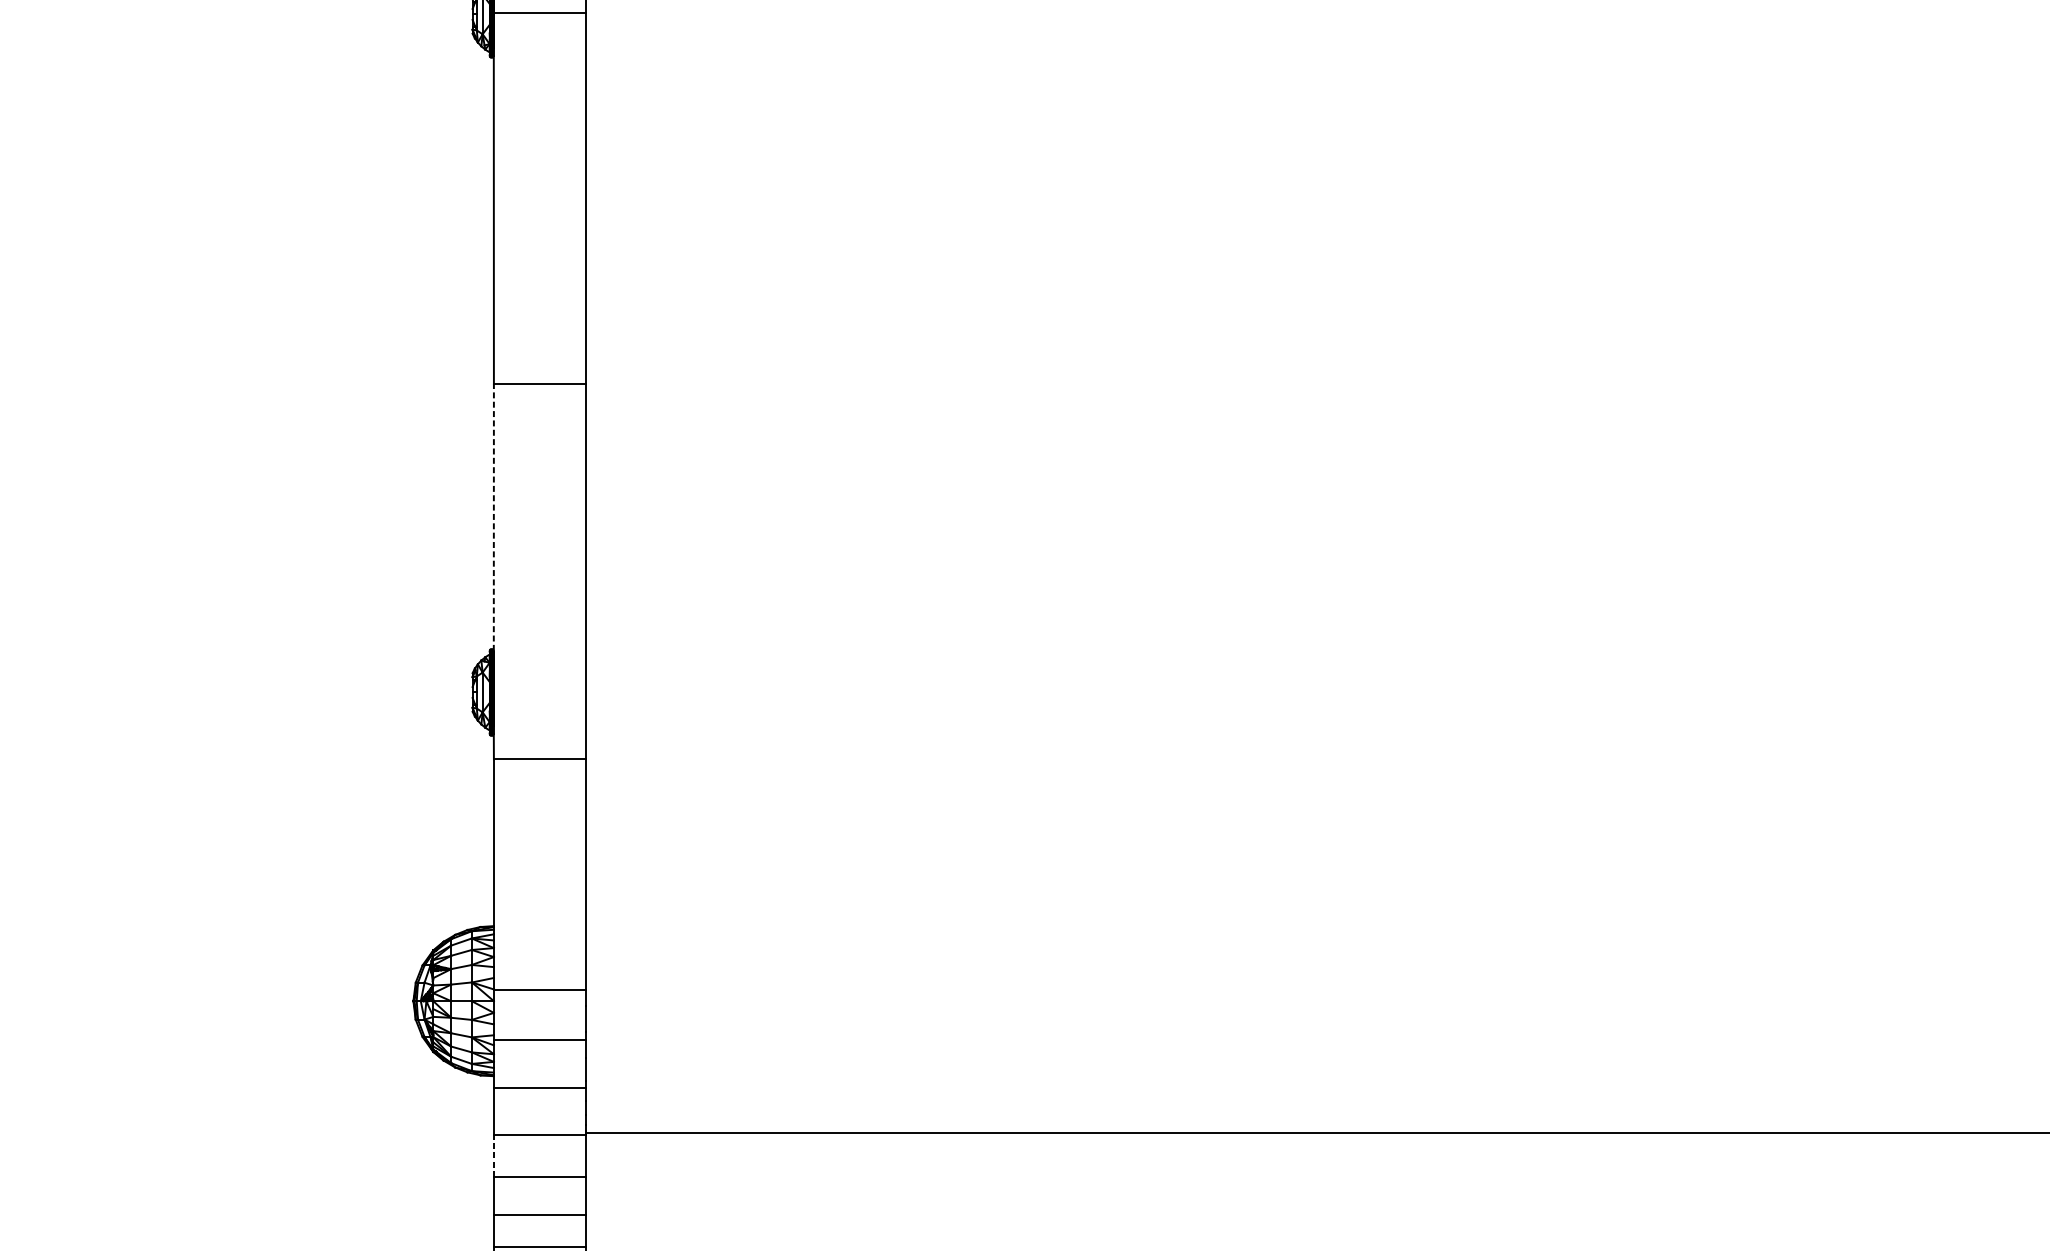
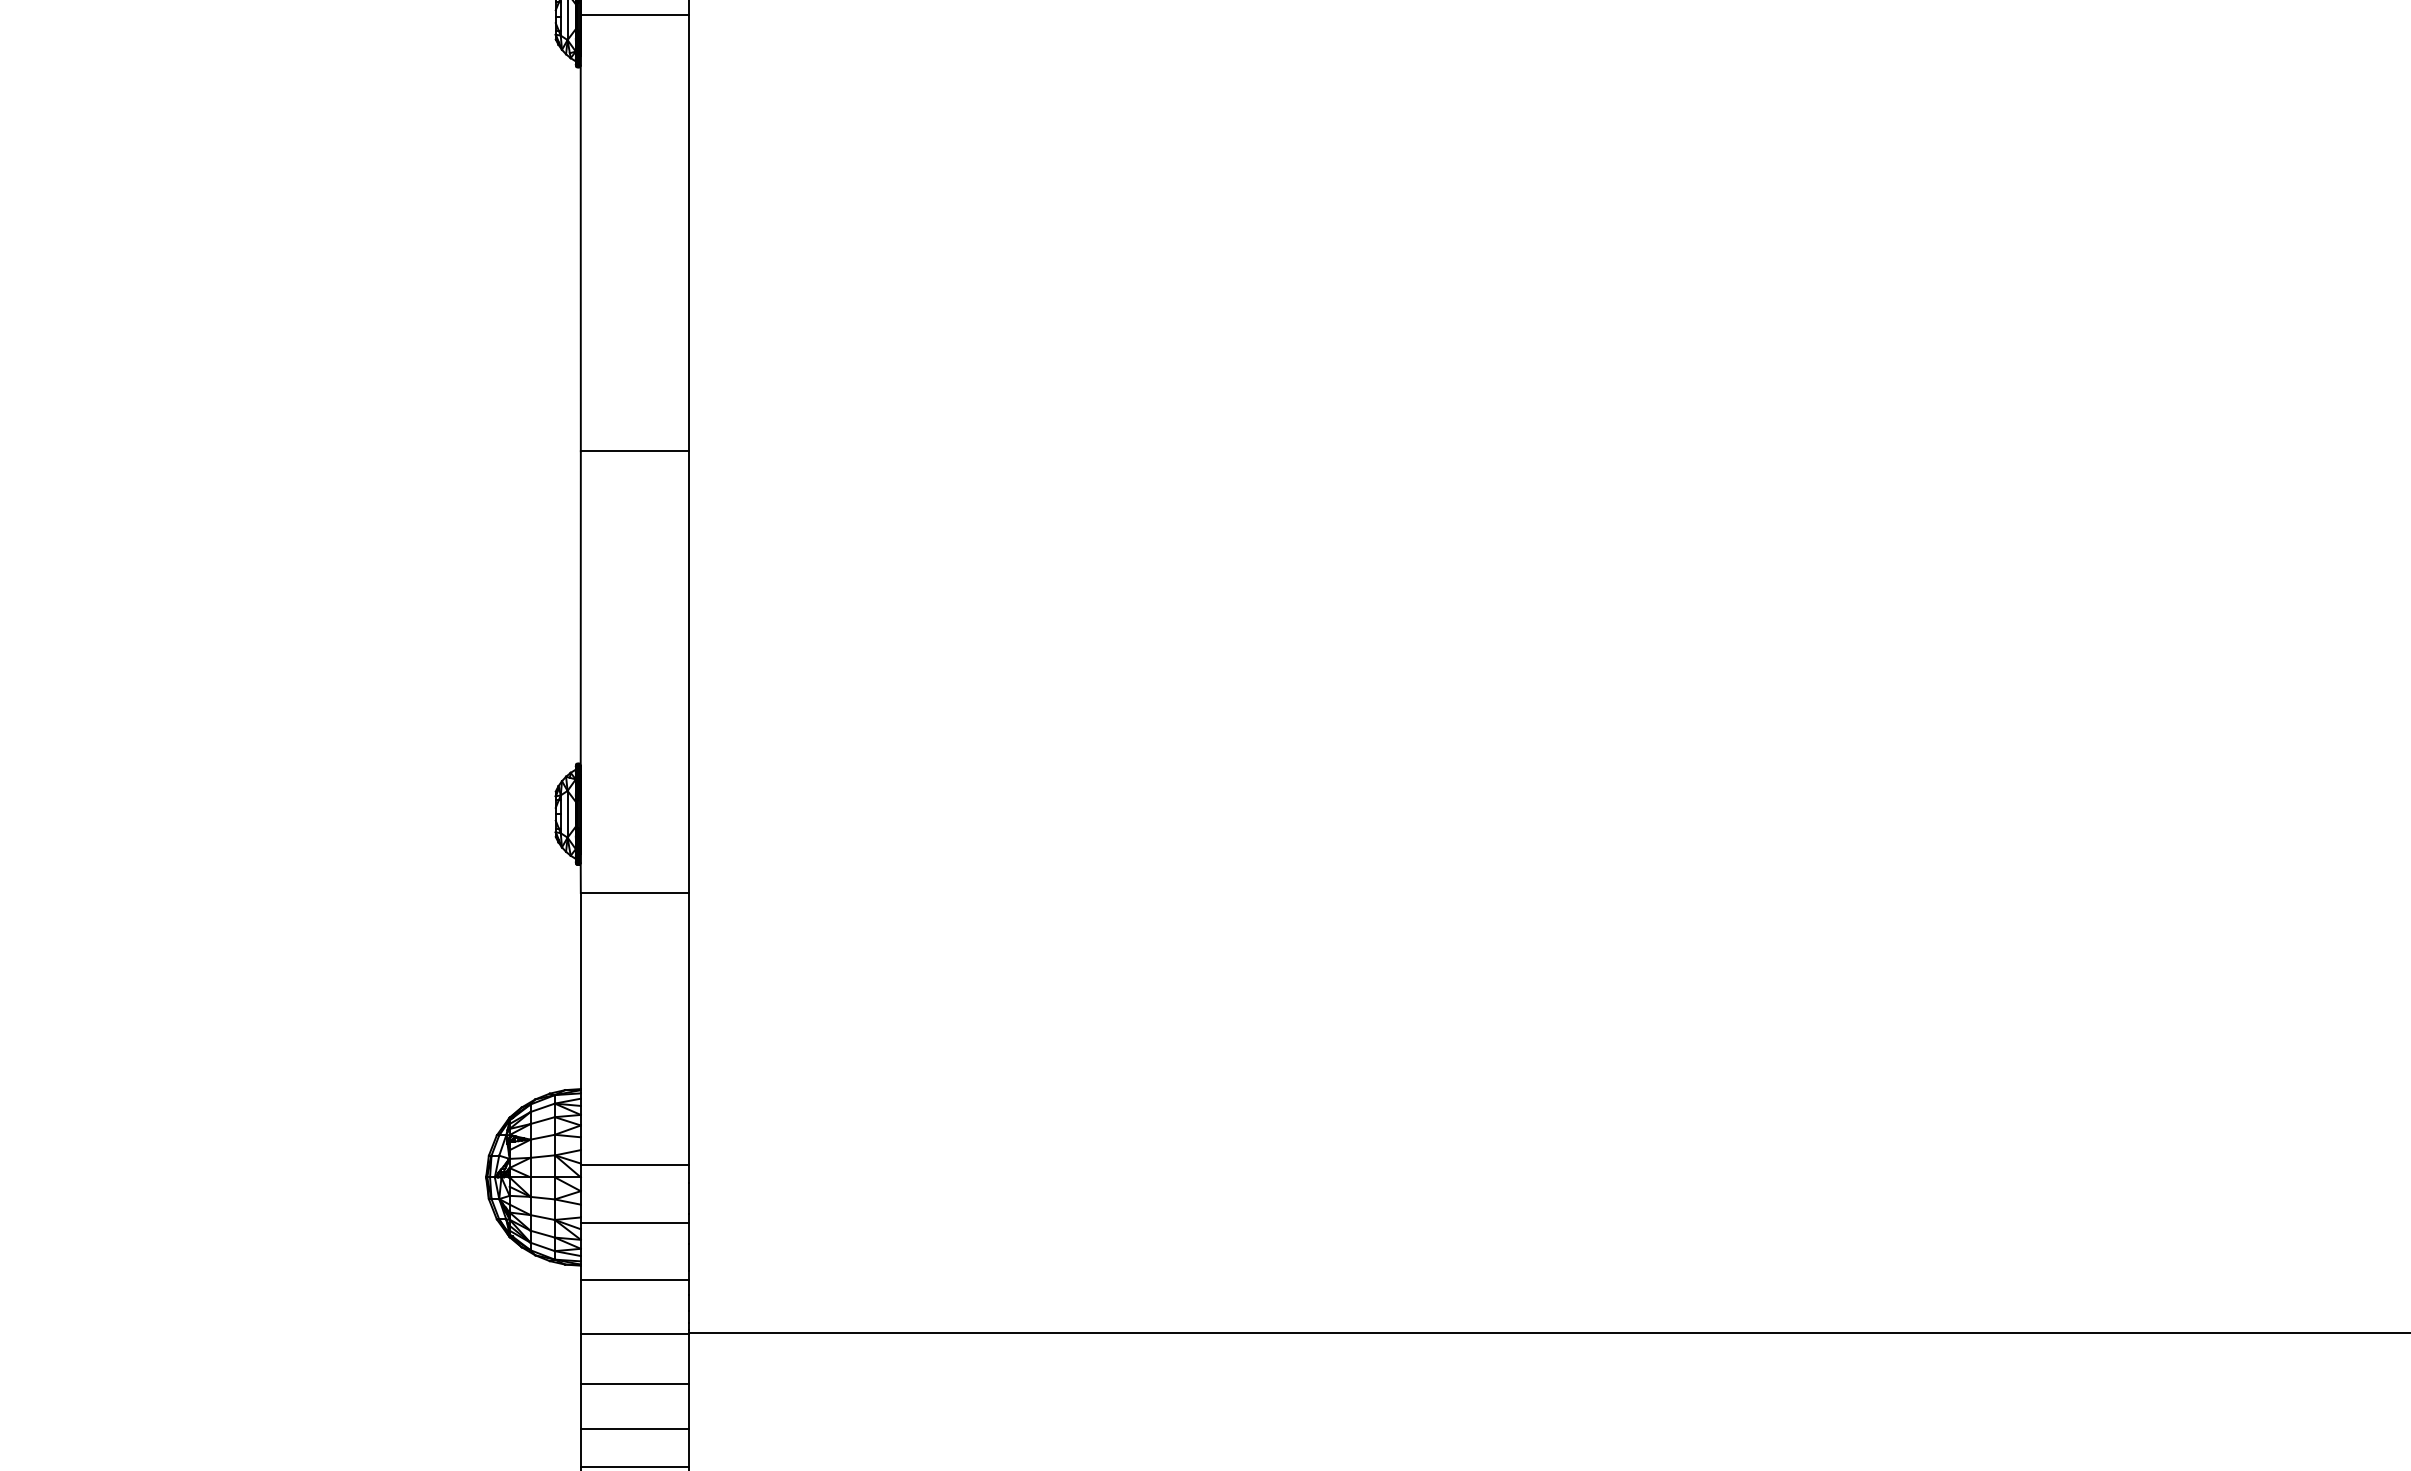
line: (493, 516) -> (580, 607), dashed -> solid
line: (493, 1155) -> (580, 1358), dashed -> solid

